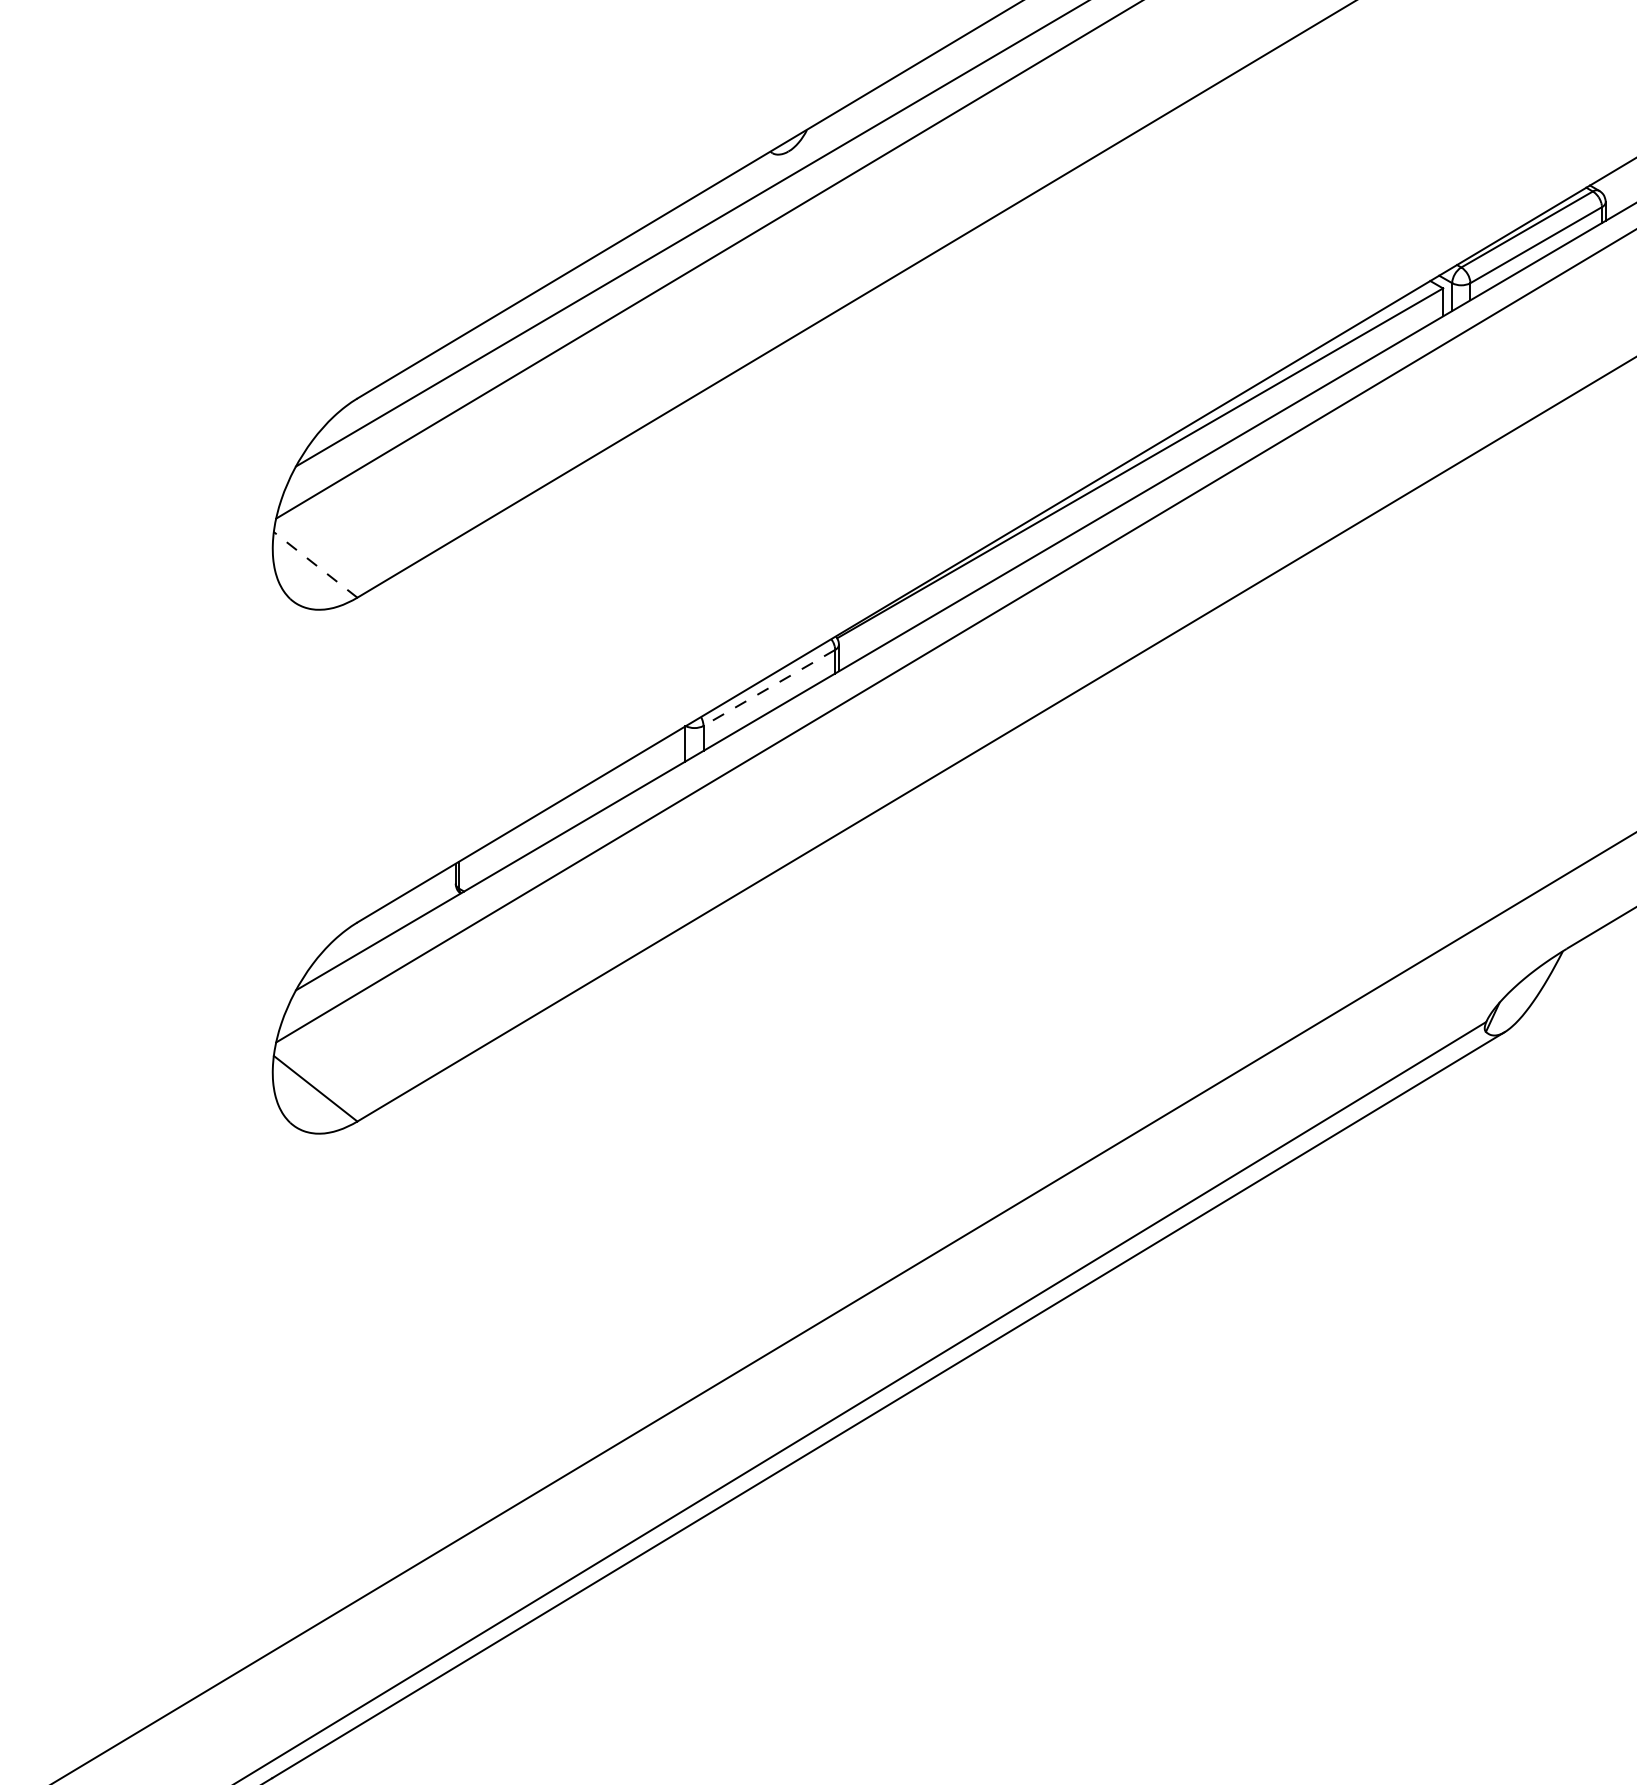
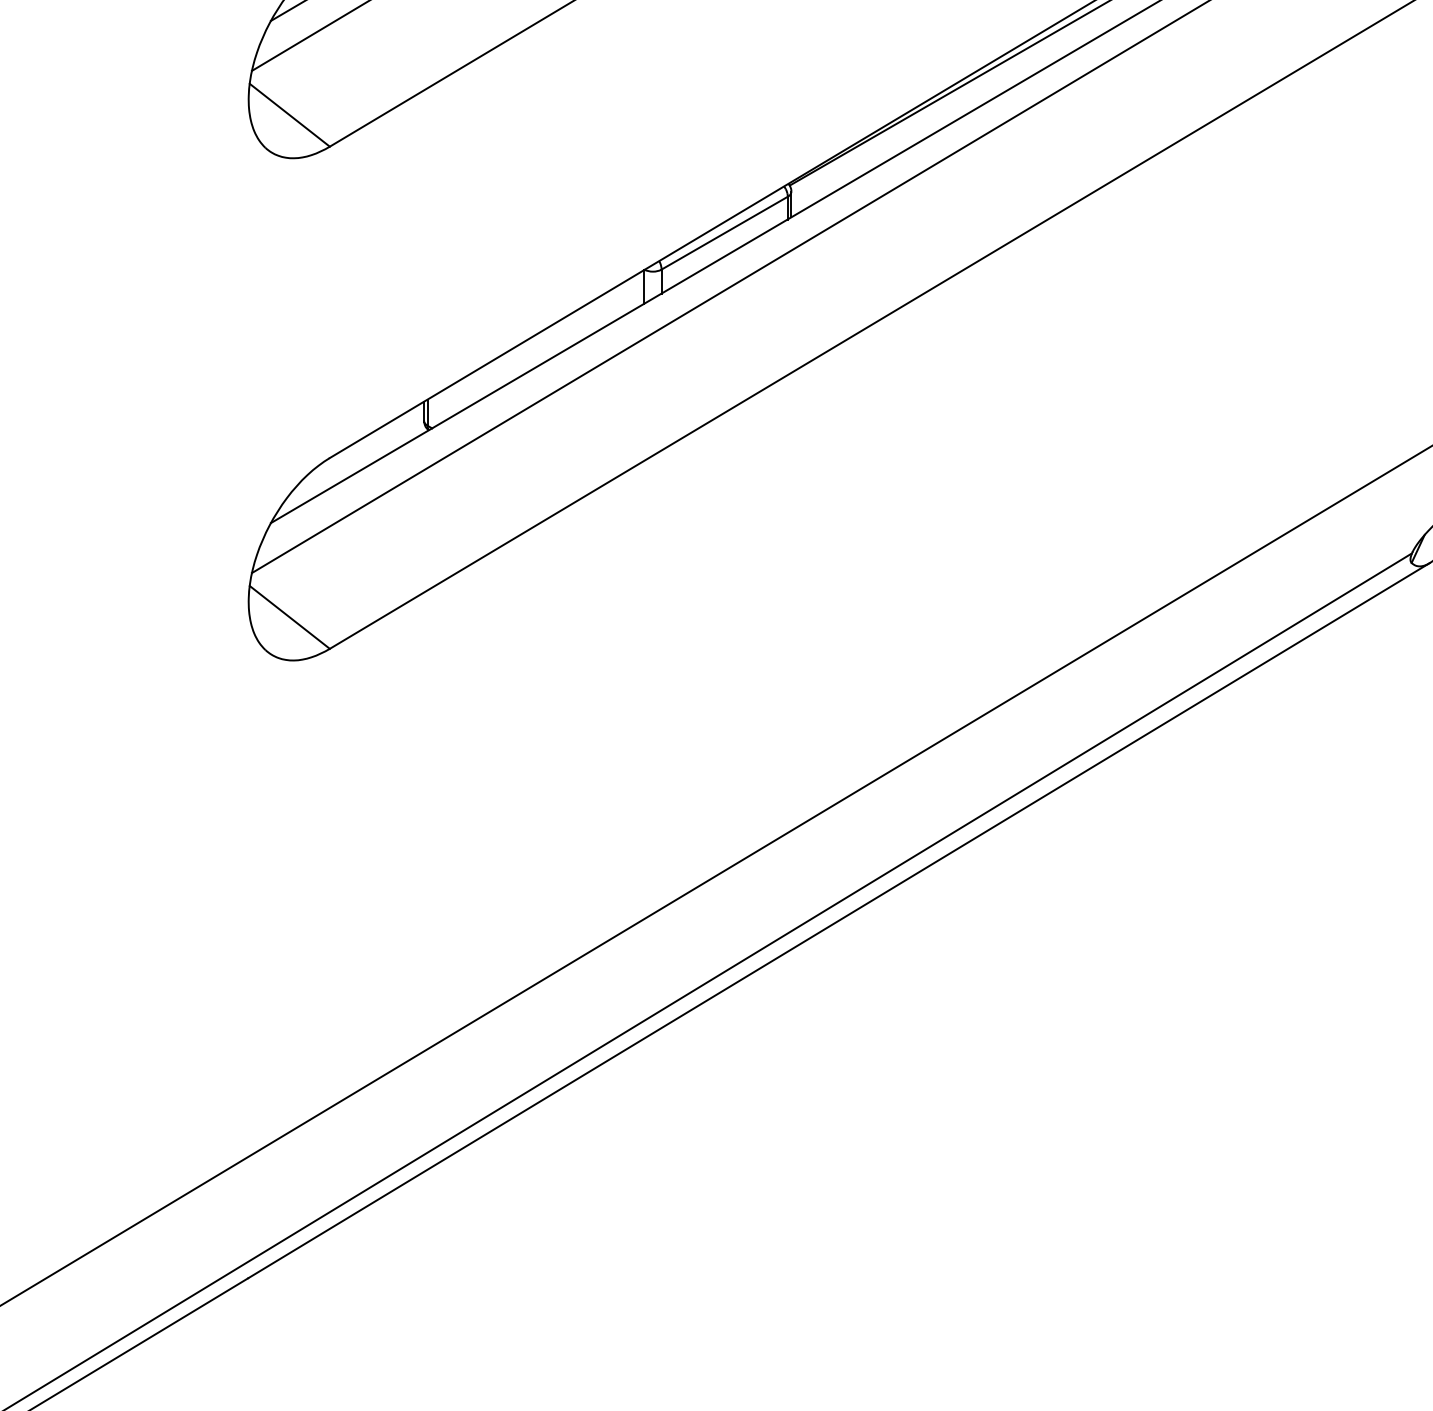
line: (315, 564) -> (289, 114), dashed -> solid
line: (768, 688) -> (723, 233), dashed -> solid

